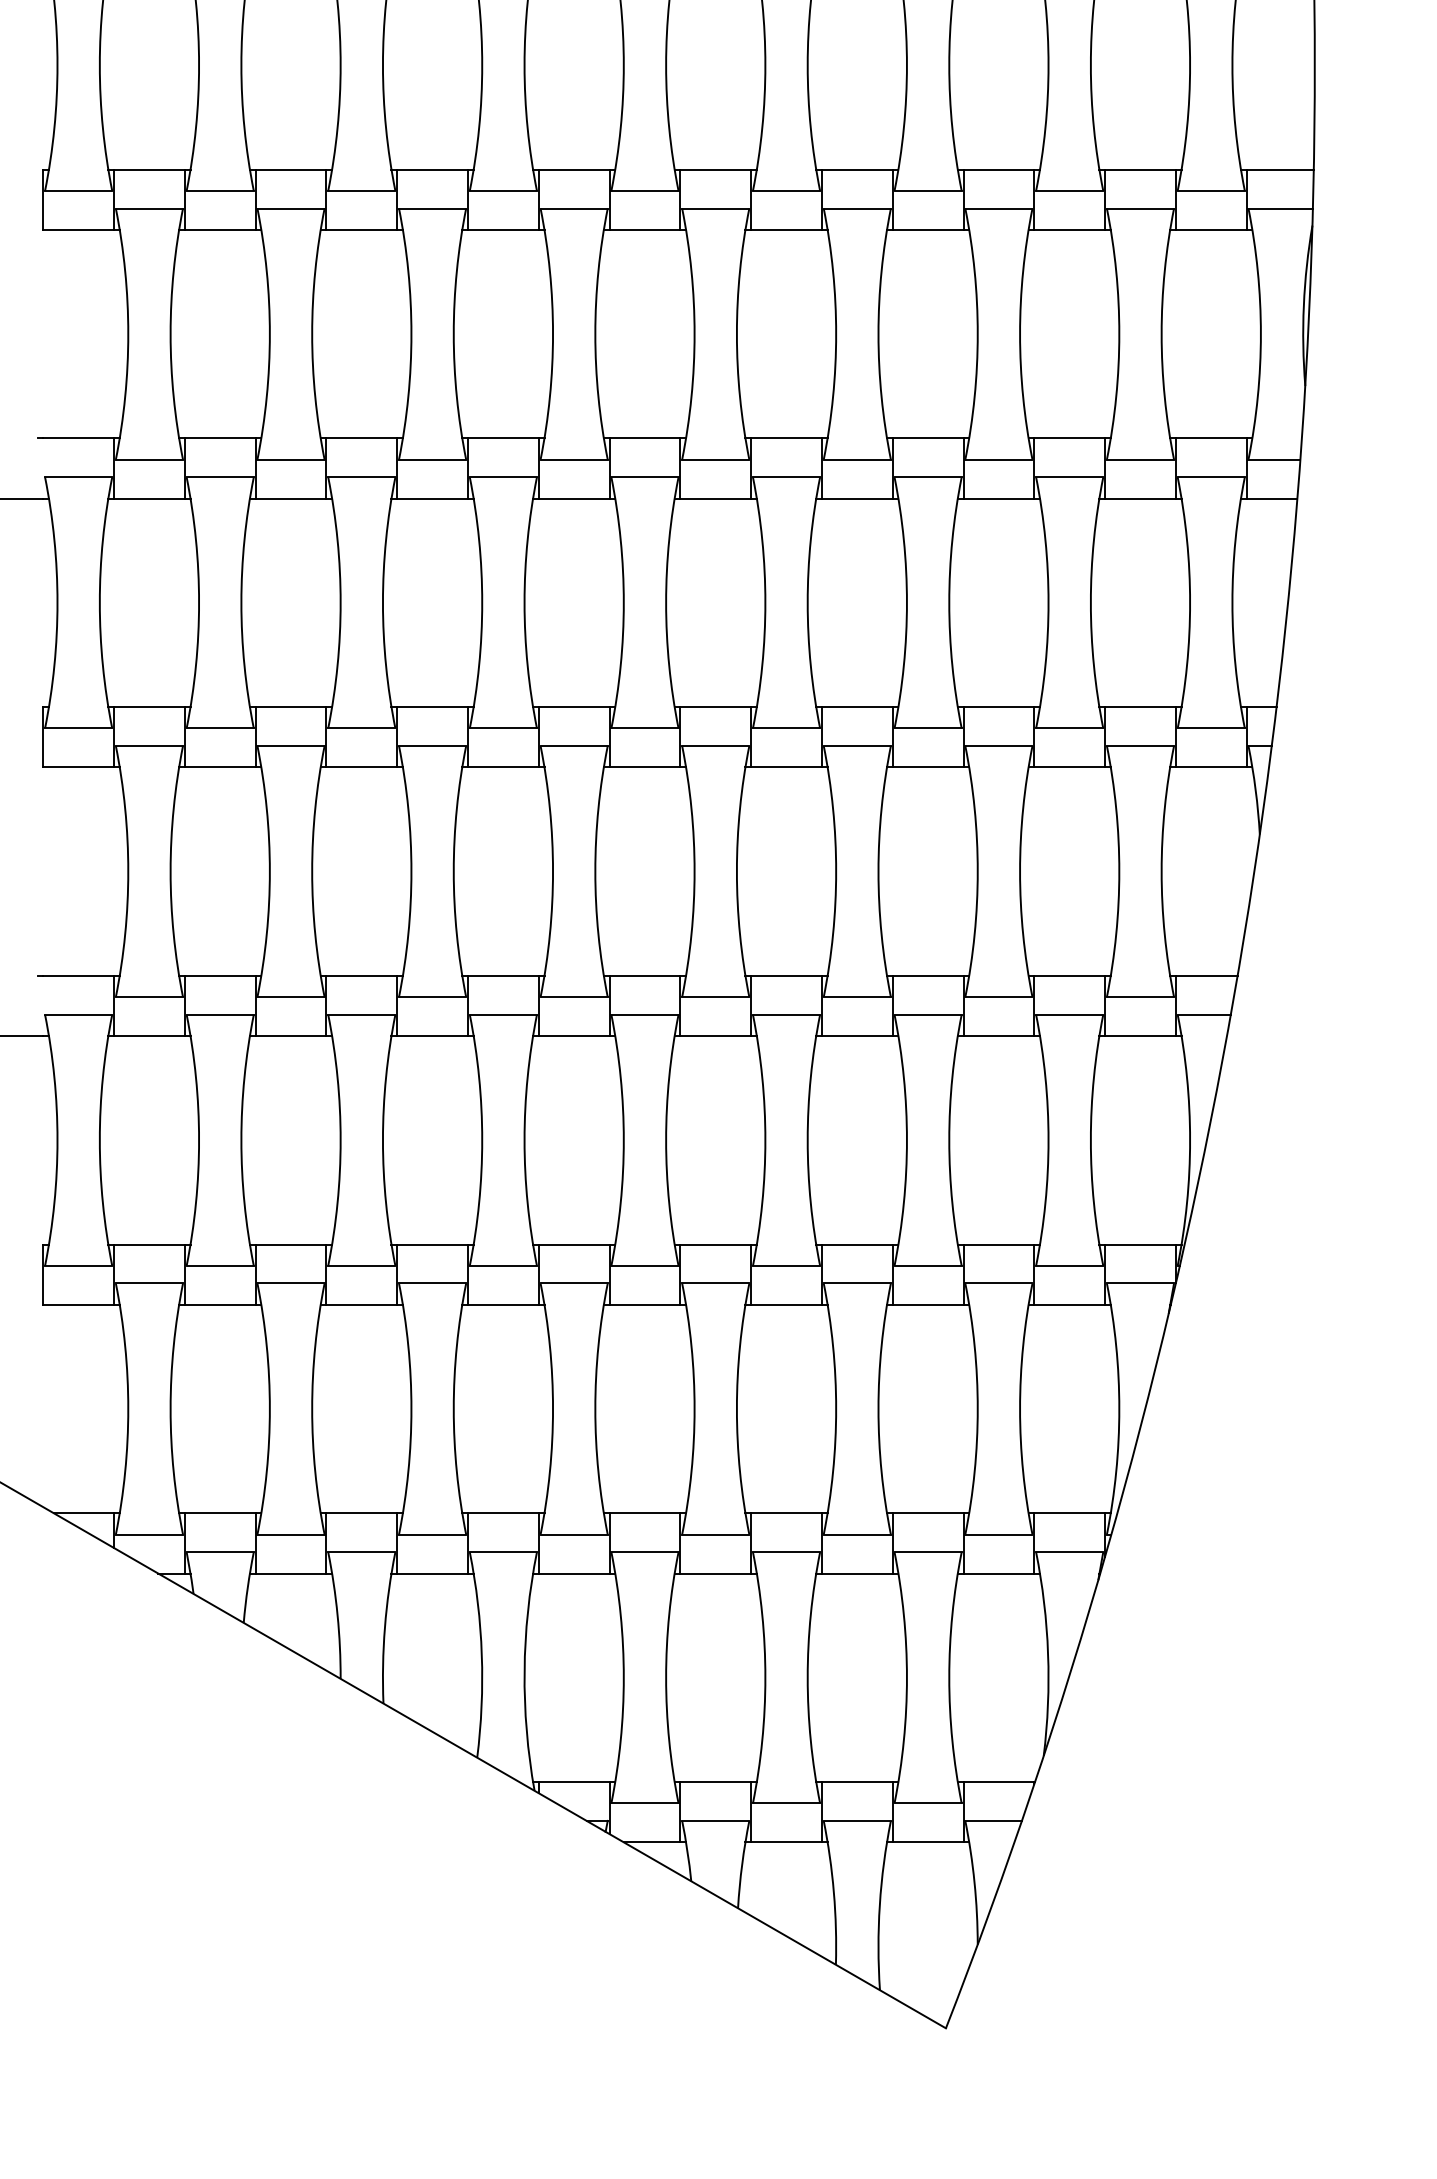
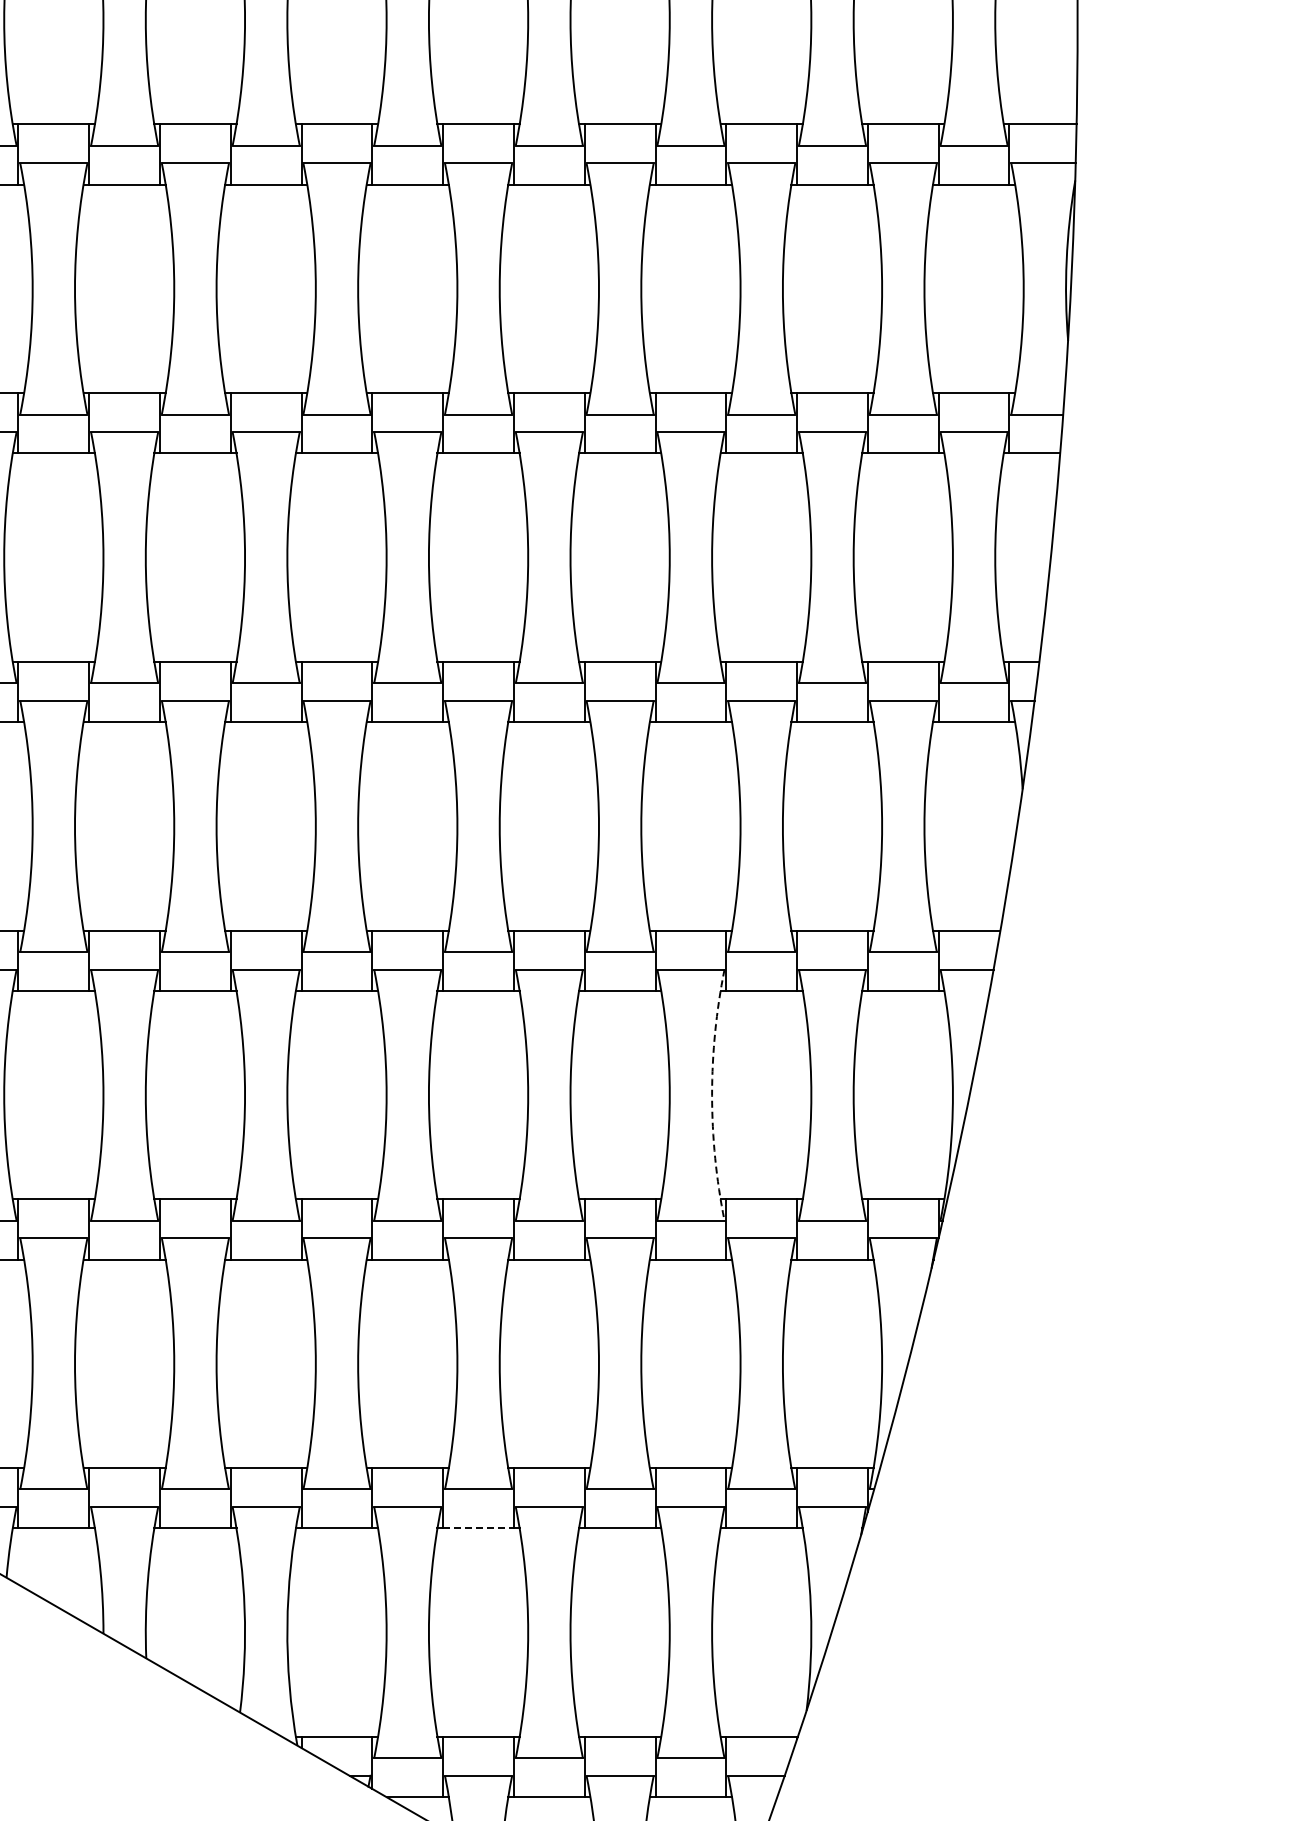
arc: (949, 1140) -> (712, 1095), solid -> dashed
line: (716, 1573) -> (479, 1528), solid -> dashed

